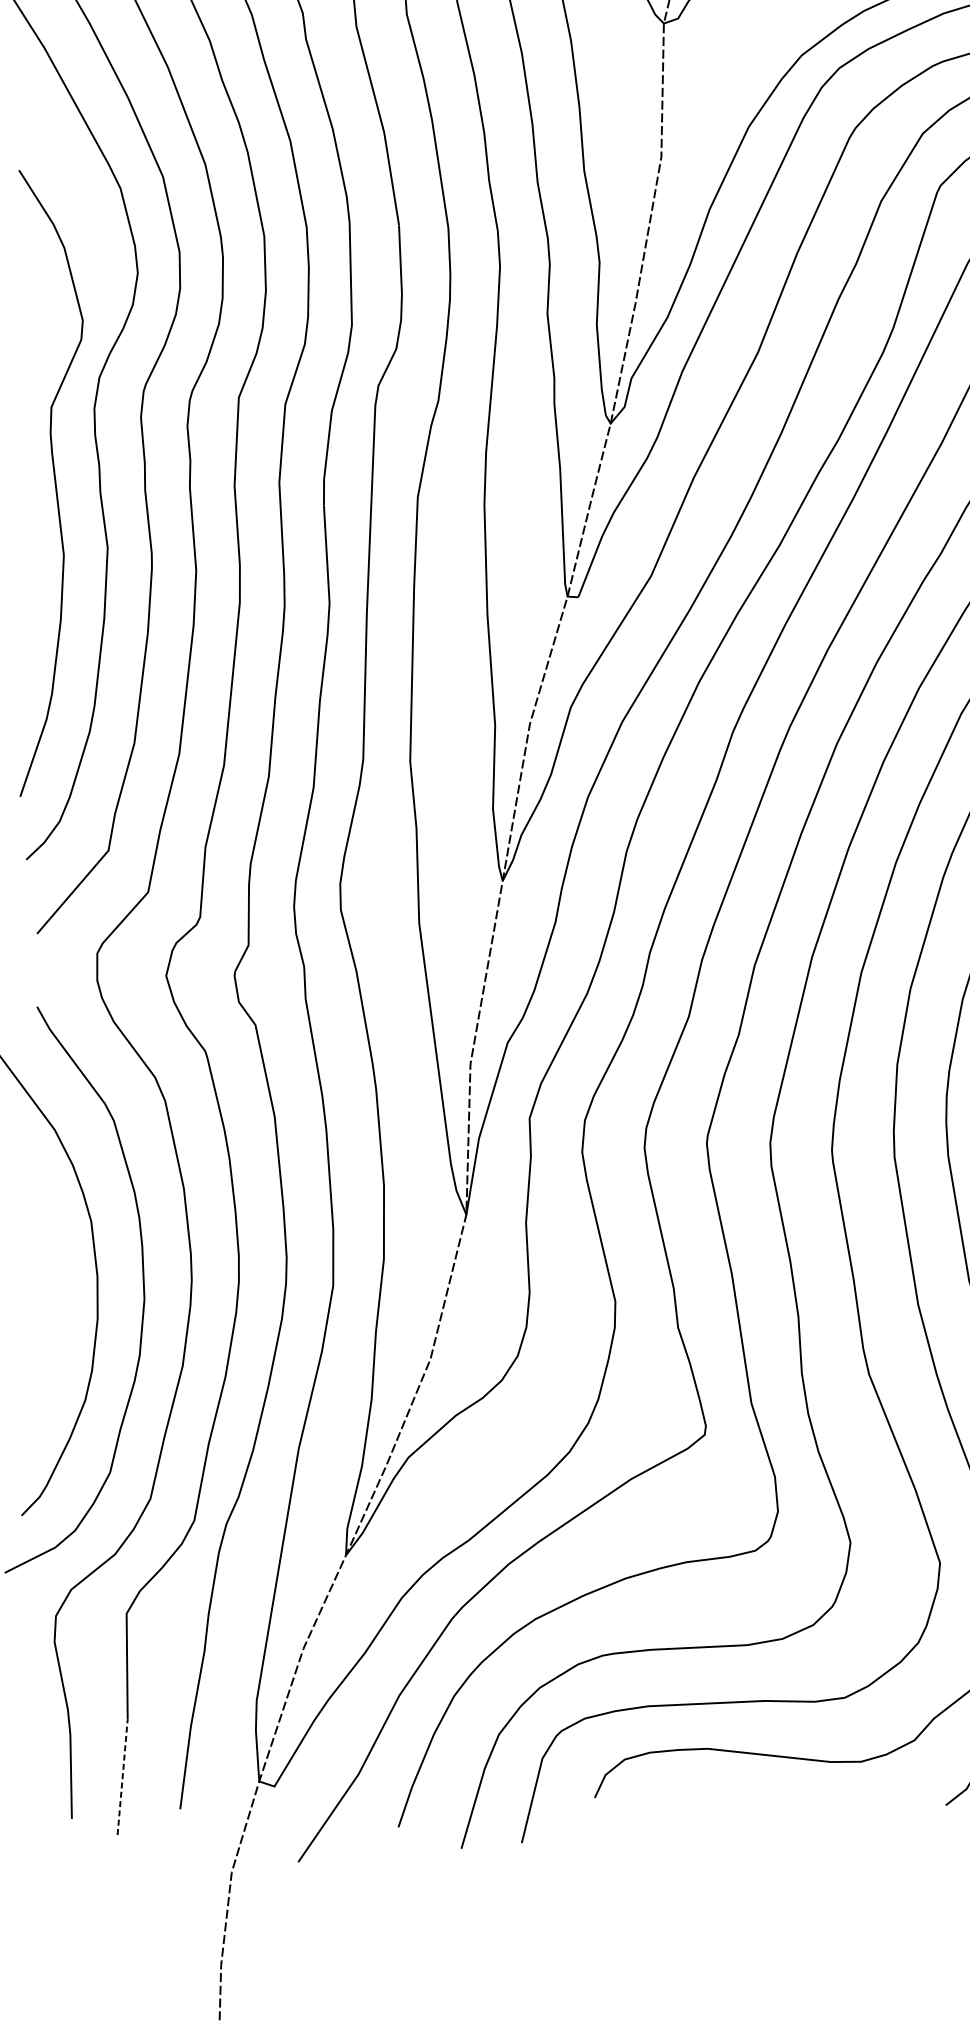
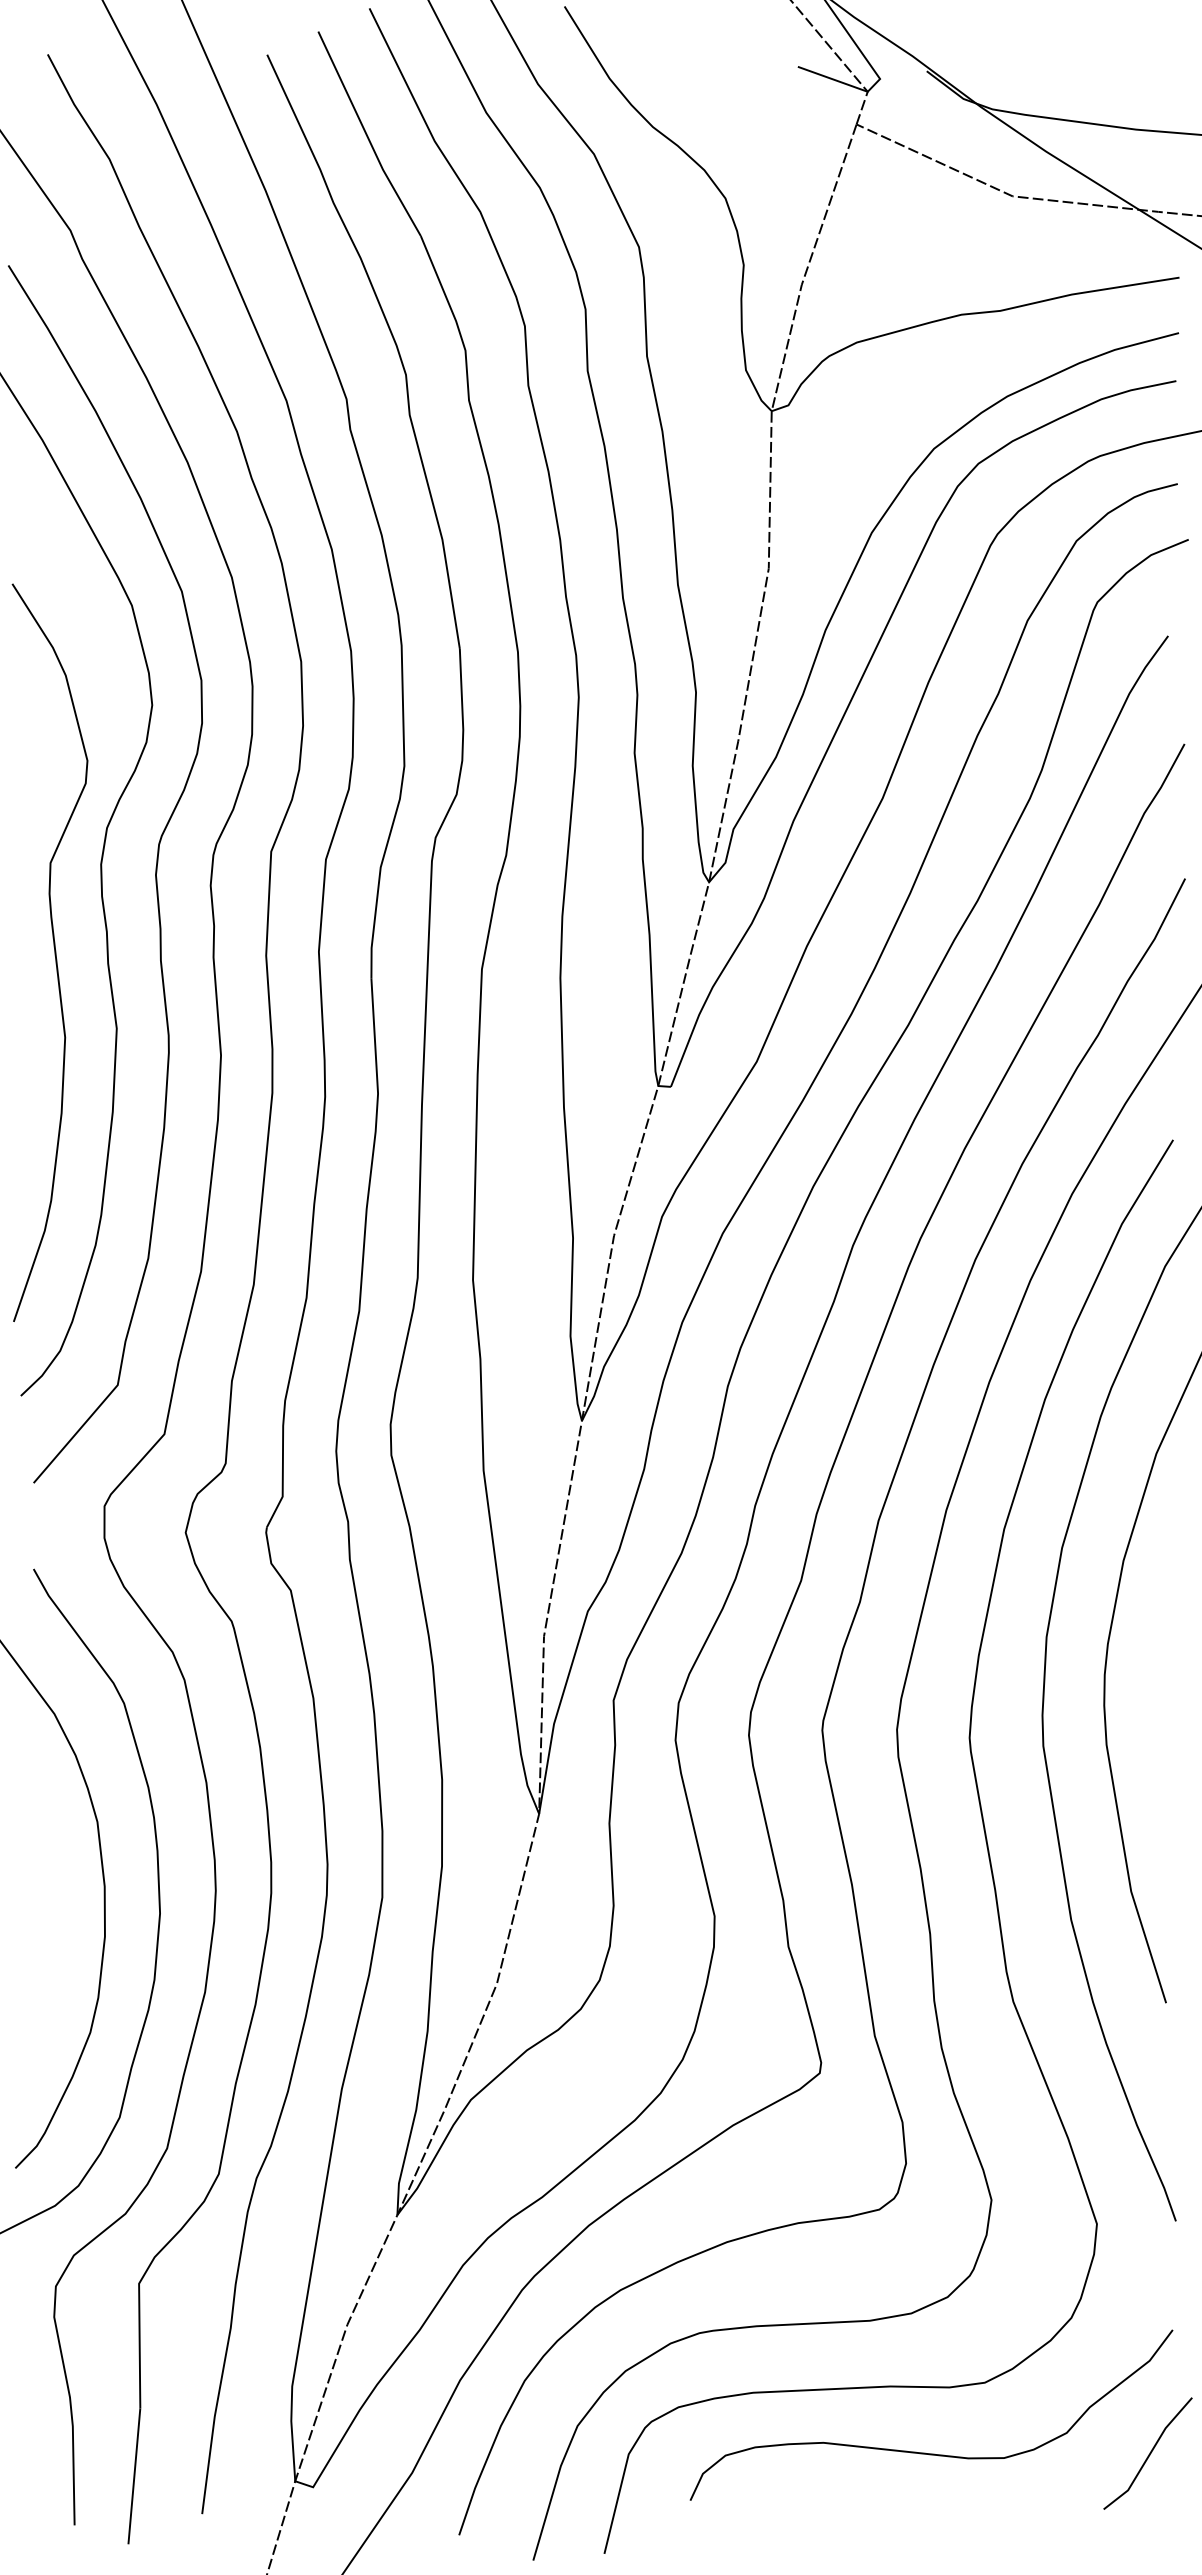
line: (122, 1776) -> (134, 2475), dashed -> solid

